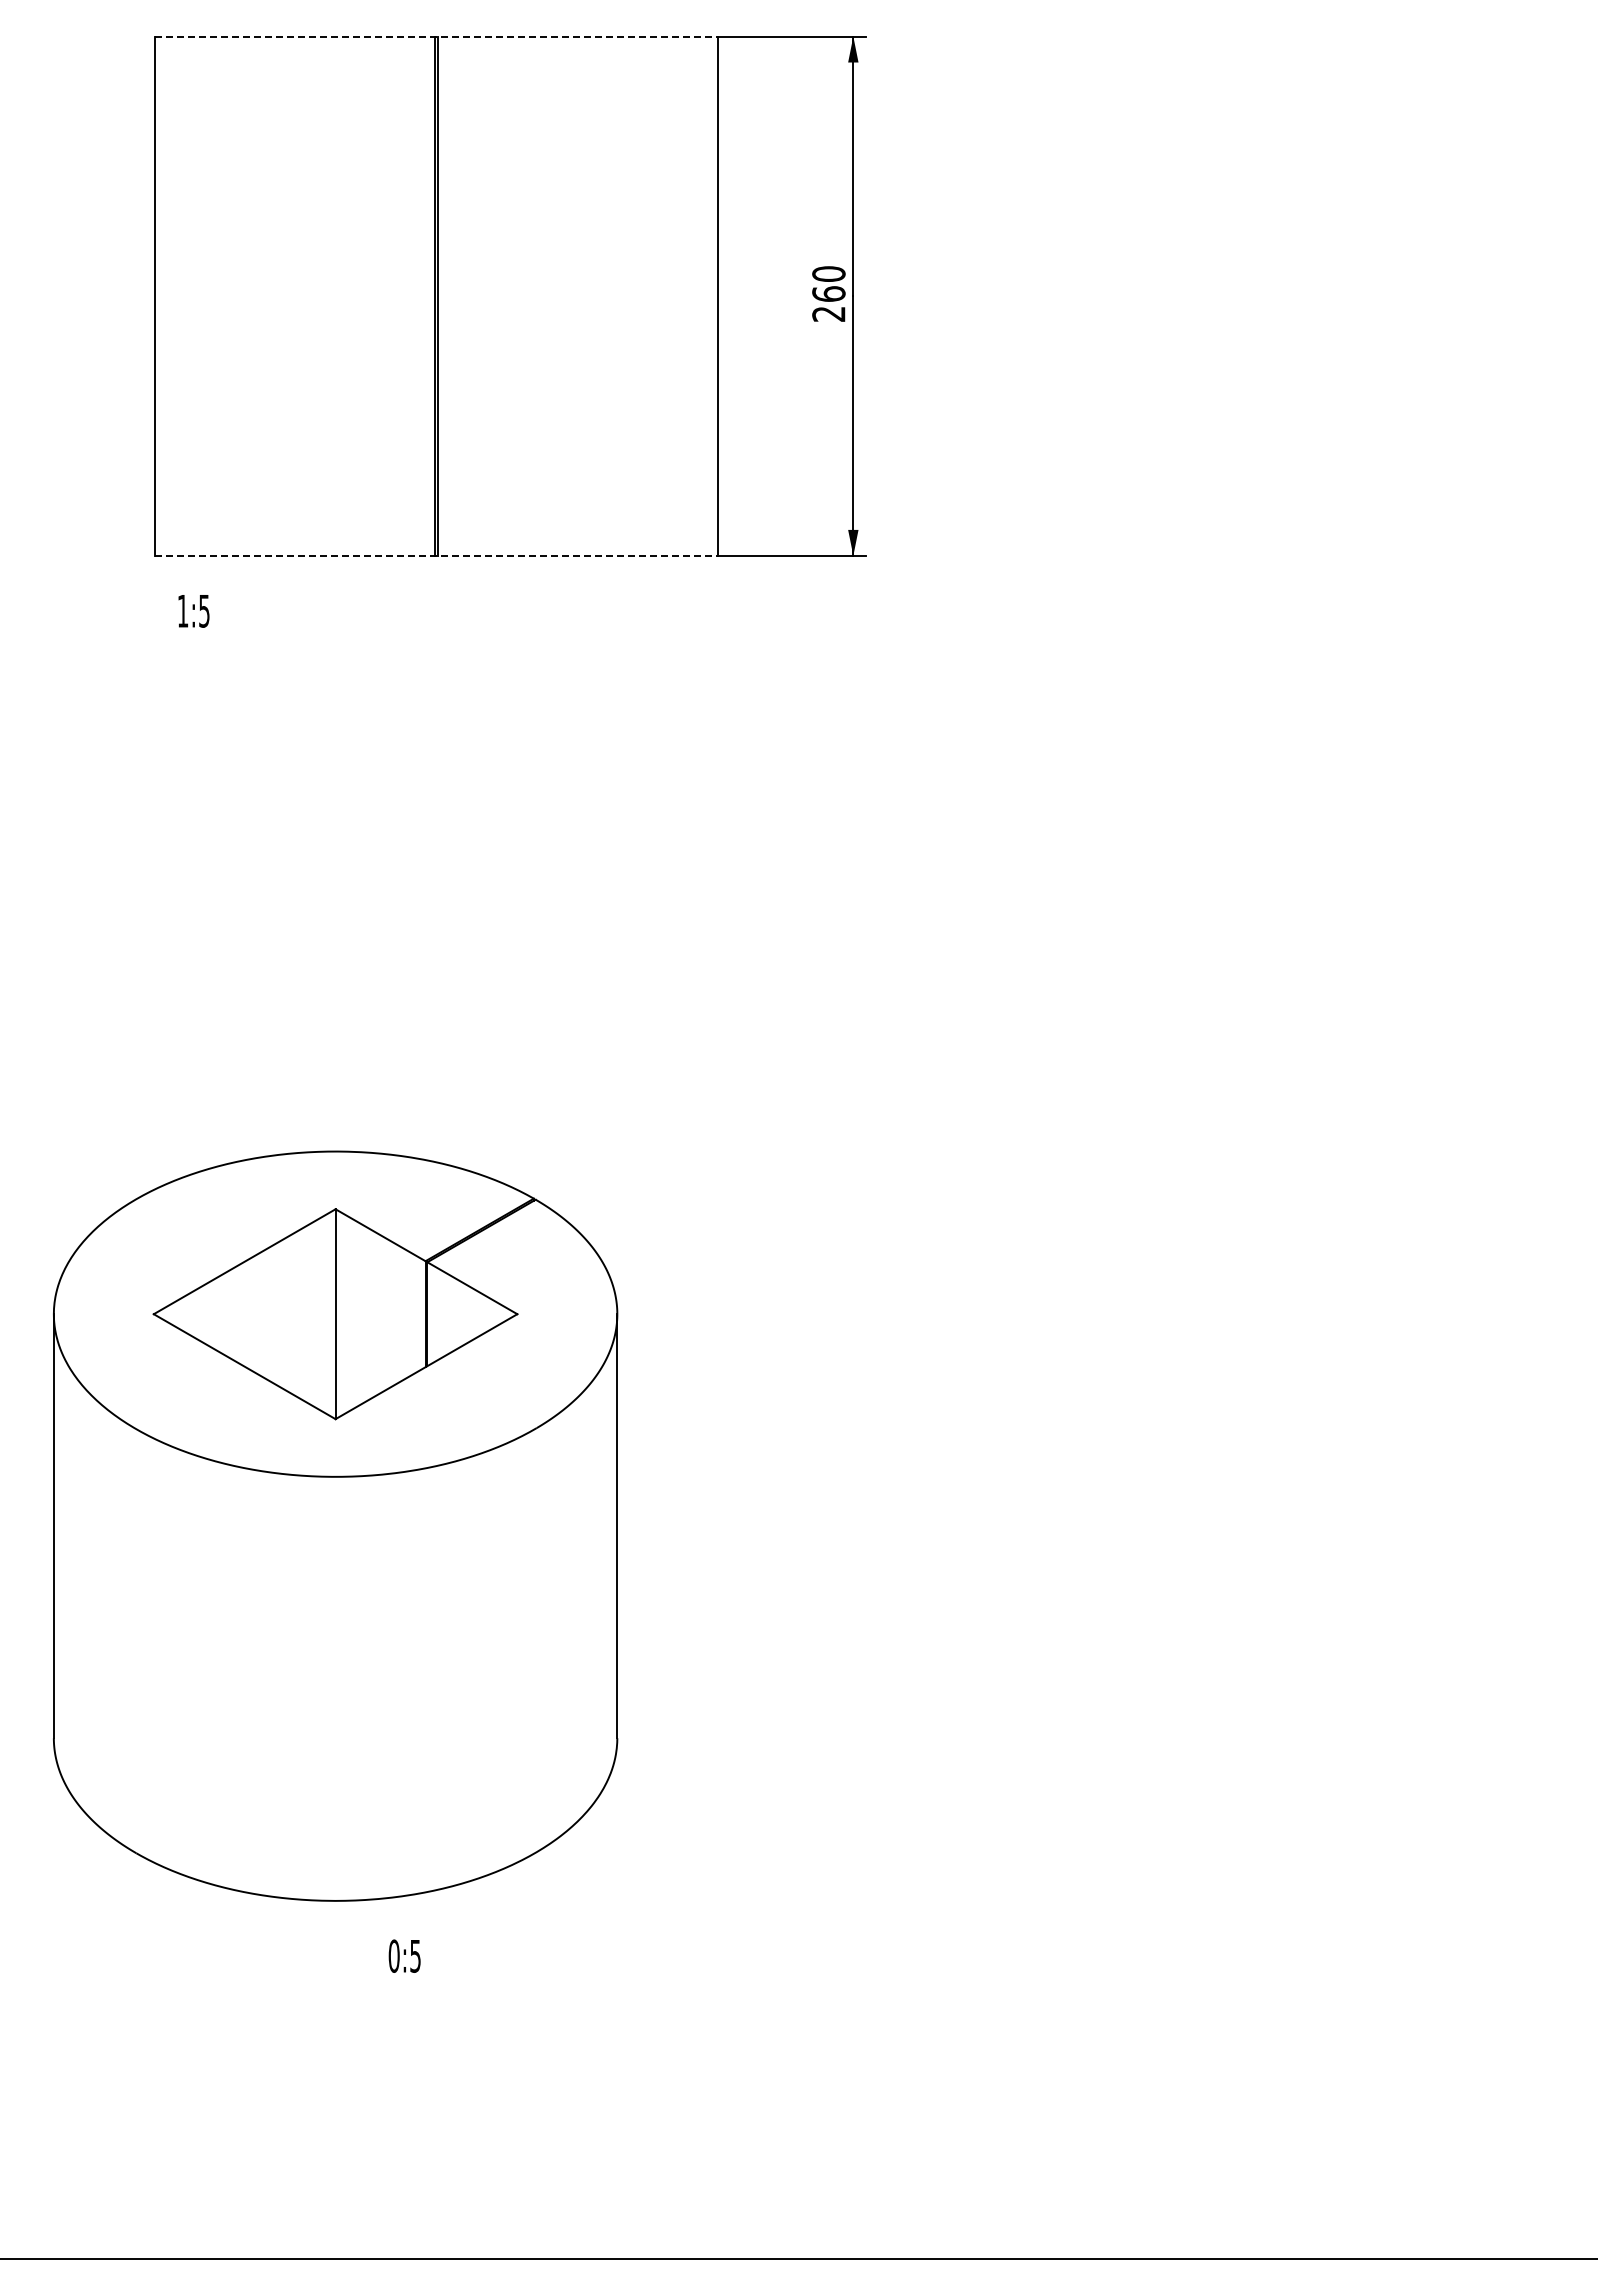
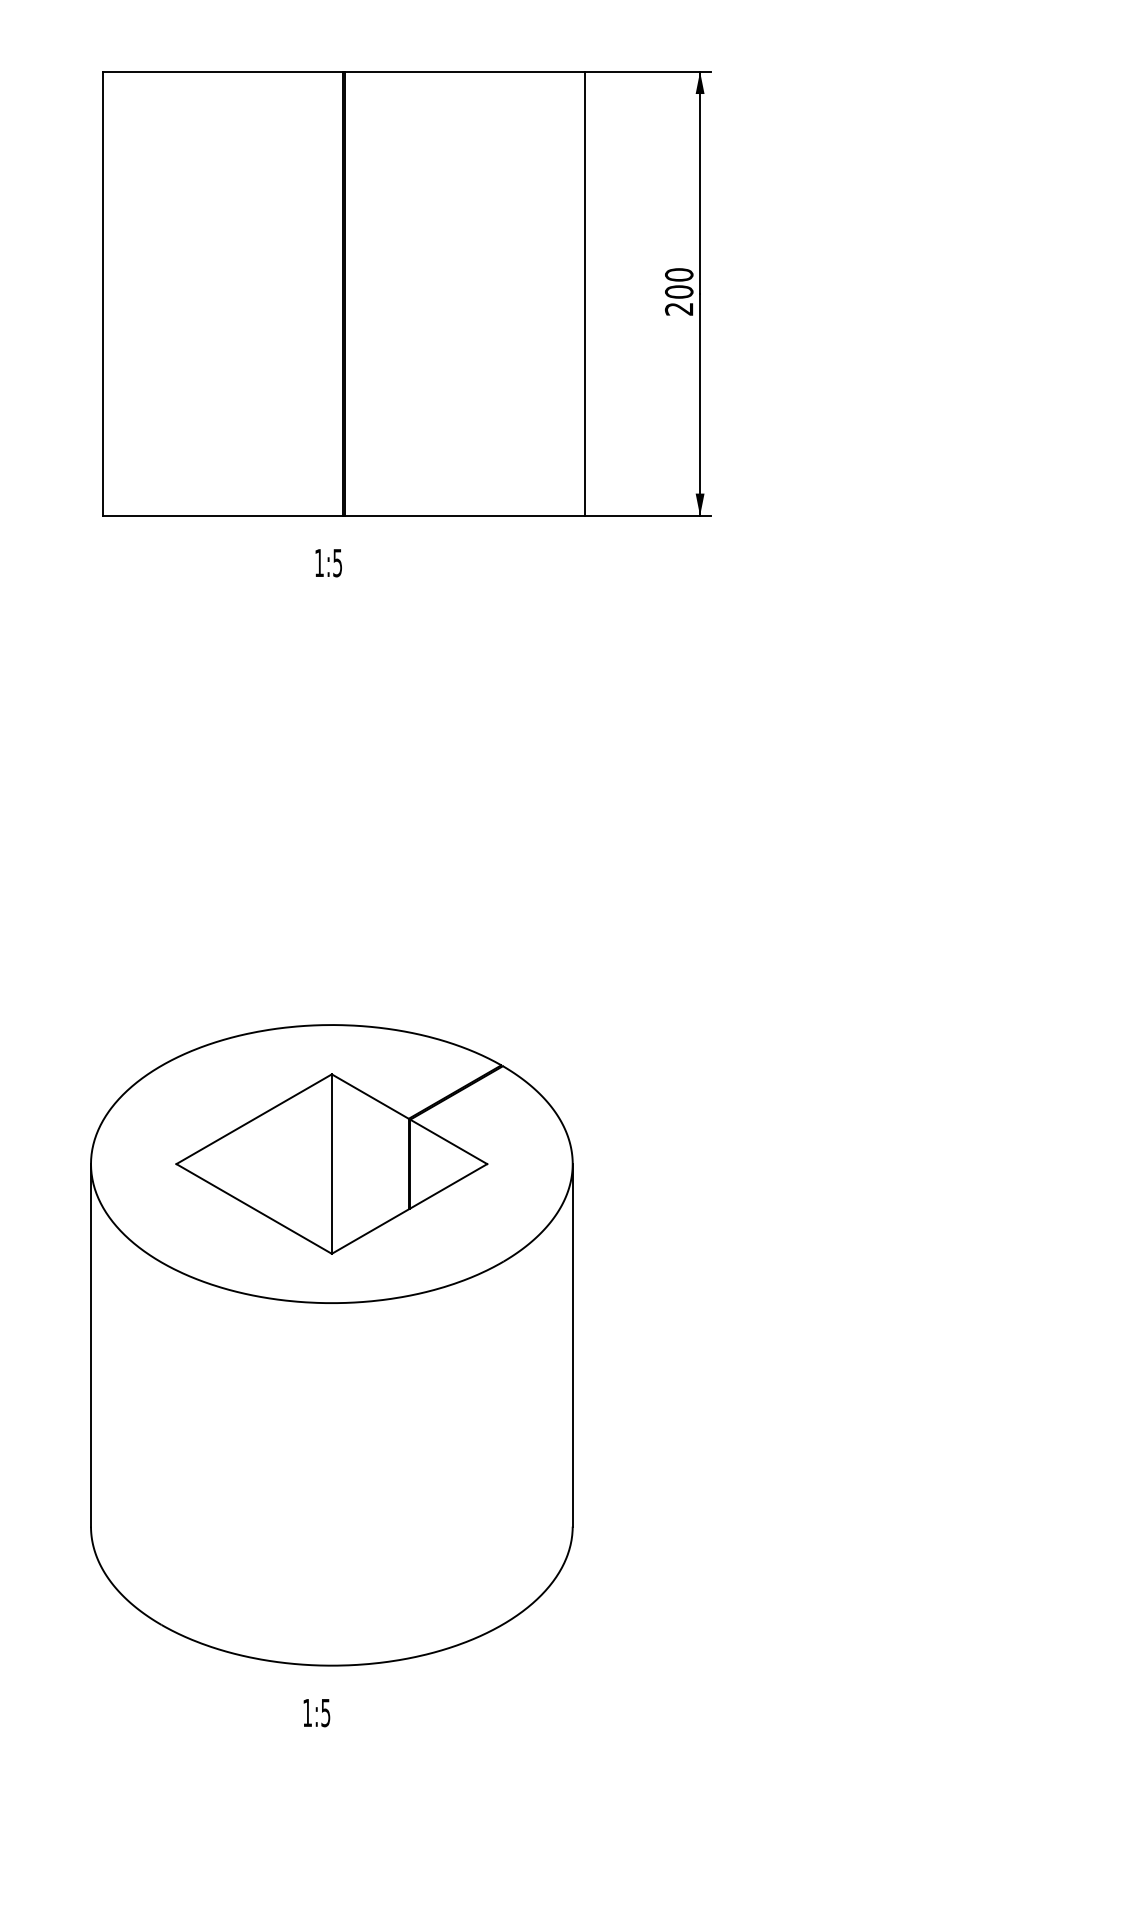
line: (436, 36) -> (343, 71), dashed -> solid
text: (828, 293) -> (678, 291), 260 -> 200
line: (436, 555) -> (343, 515), dashed -> solid
text: (193, 611) -> (328, 563), moved
part: (335, 1525) -> (331, 1344), moved
text: (393, 1955) -> (306, 1712), 0:5 -> 1:5

